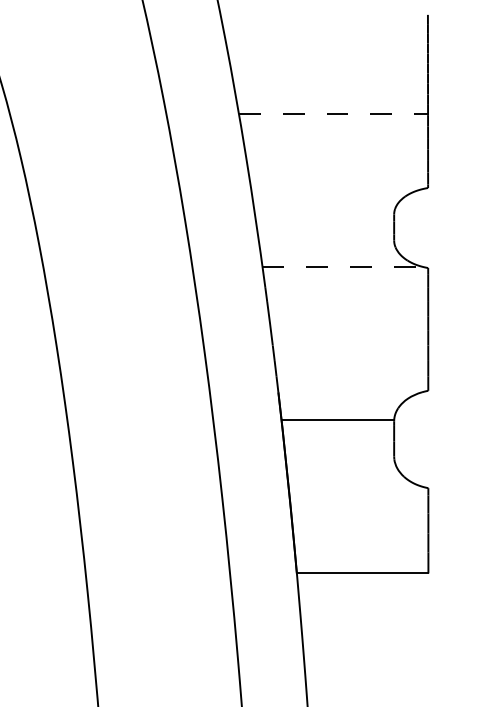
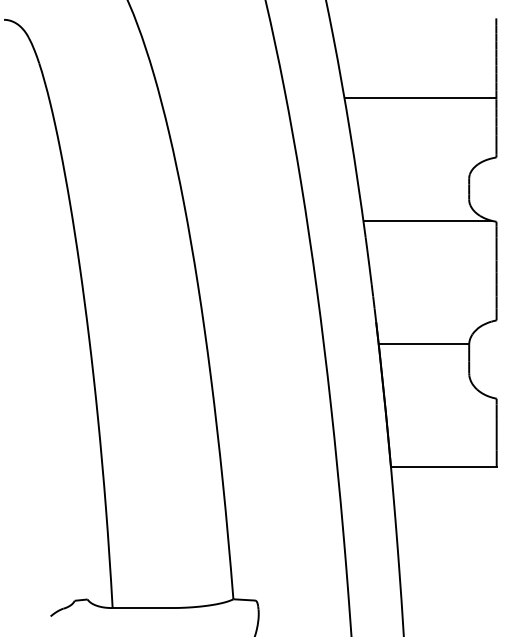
line: (333, 114) -> (420, 98), dashed -> solid
line: (343, 267) -> (428, 221), dashed -> solid

